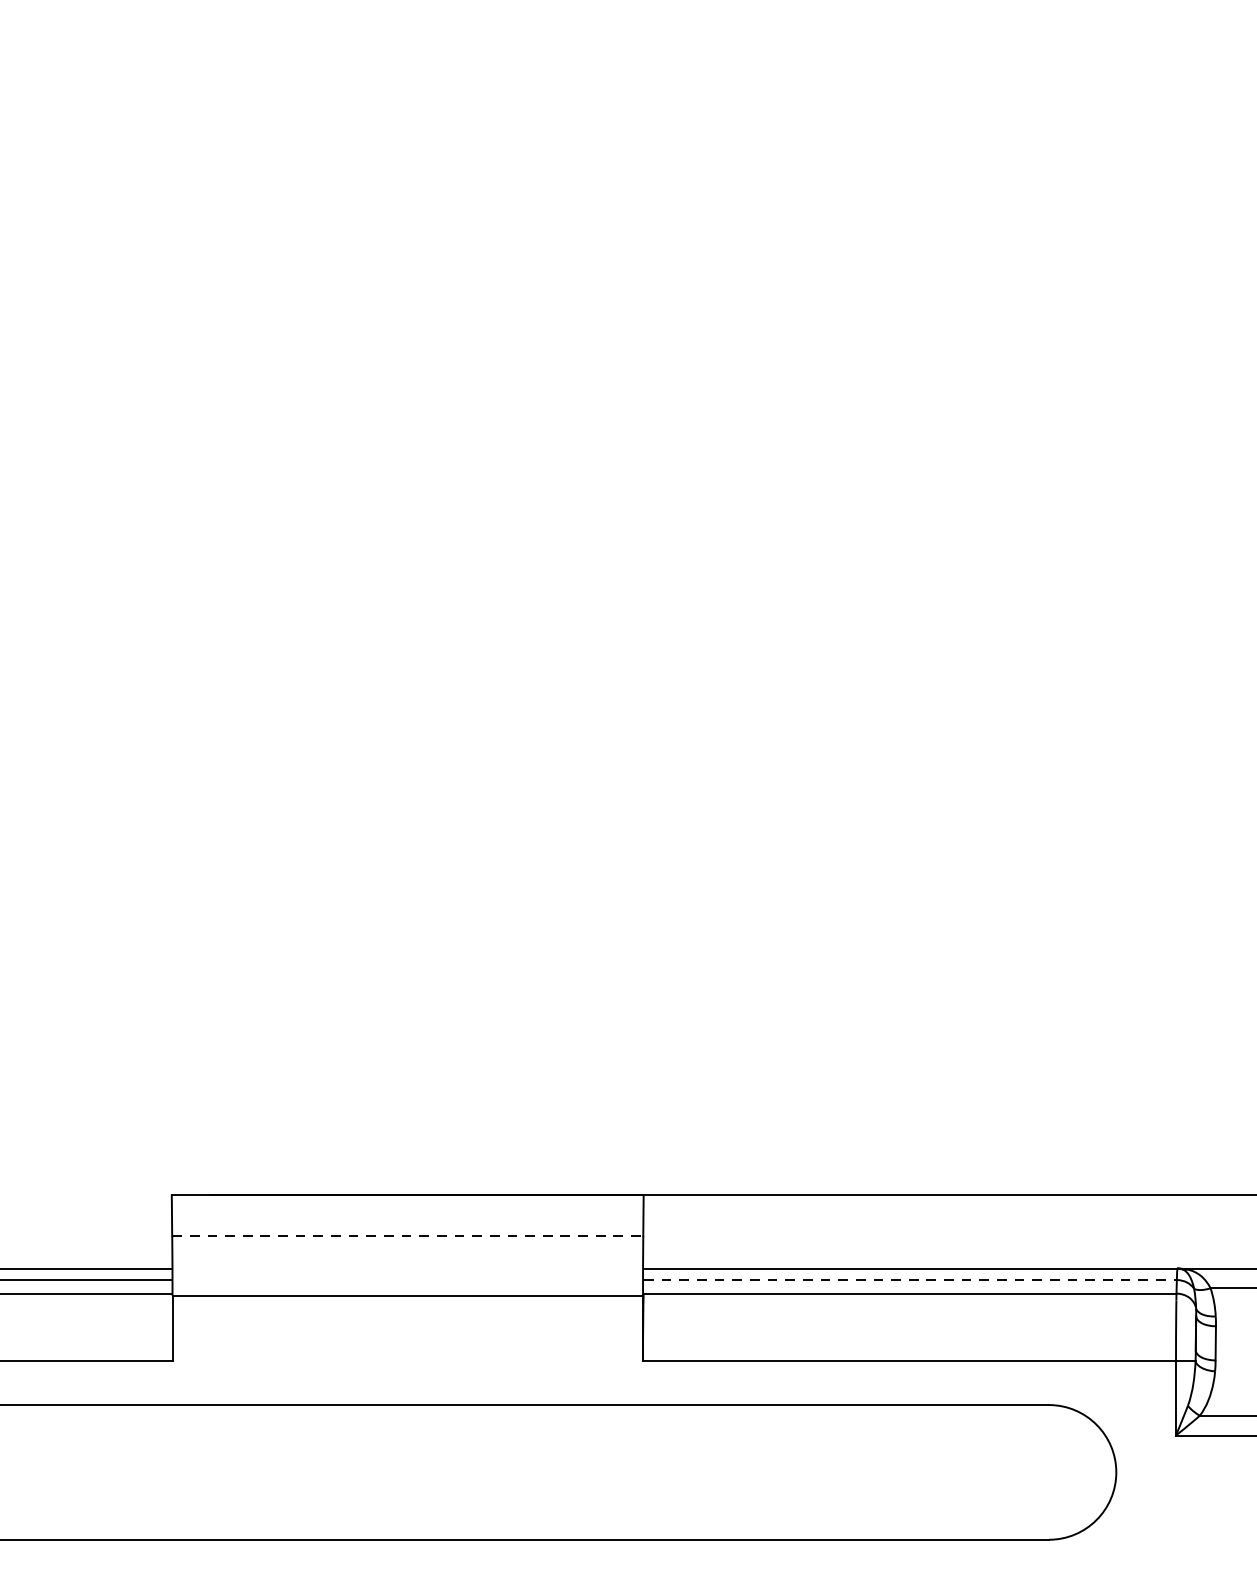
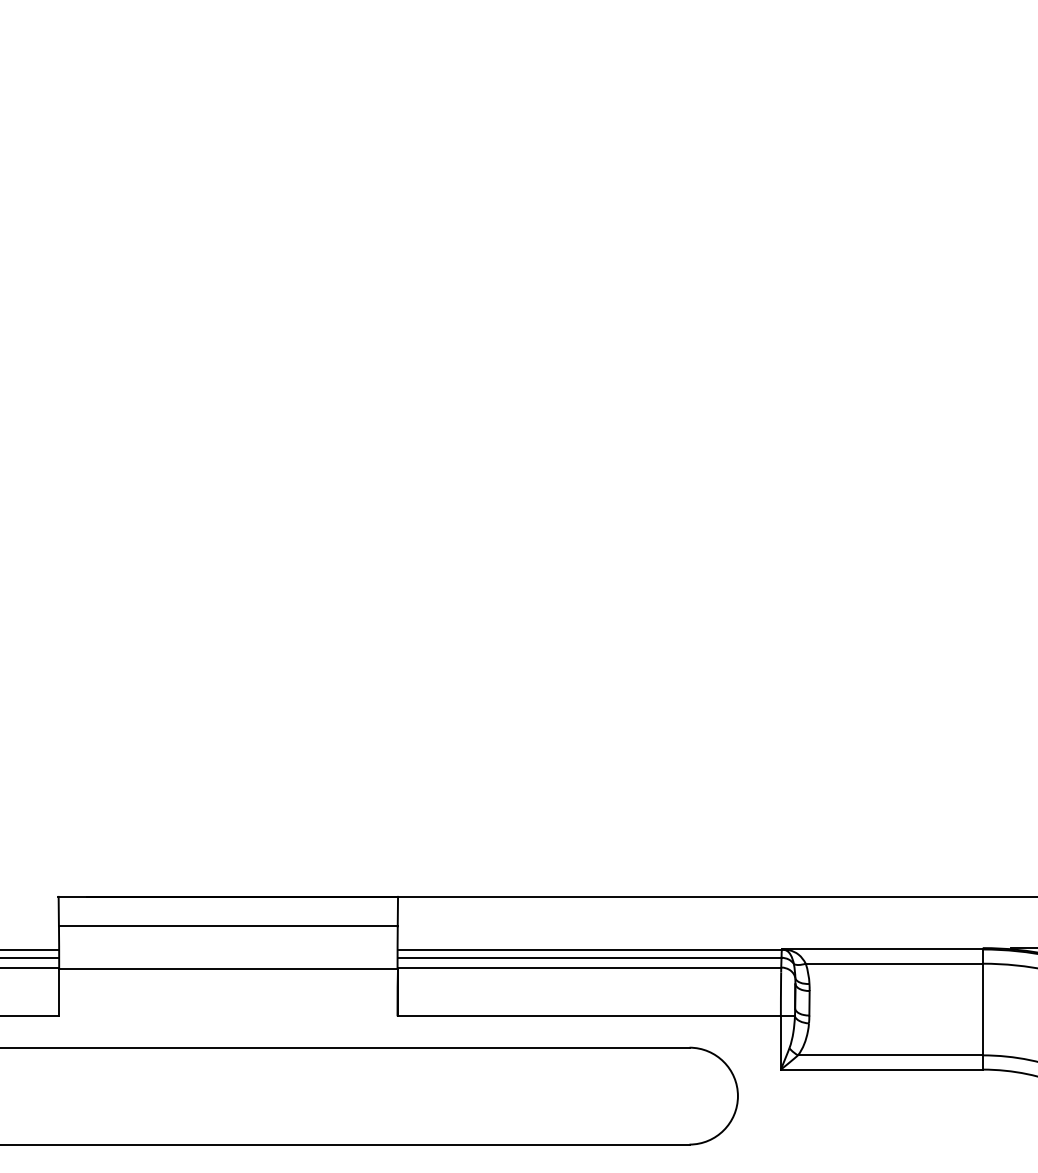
line: (407, 1236) -> (228, 926), dashed -> solid
line: (909, 1279) -> (589, 957), dashed -> solid

